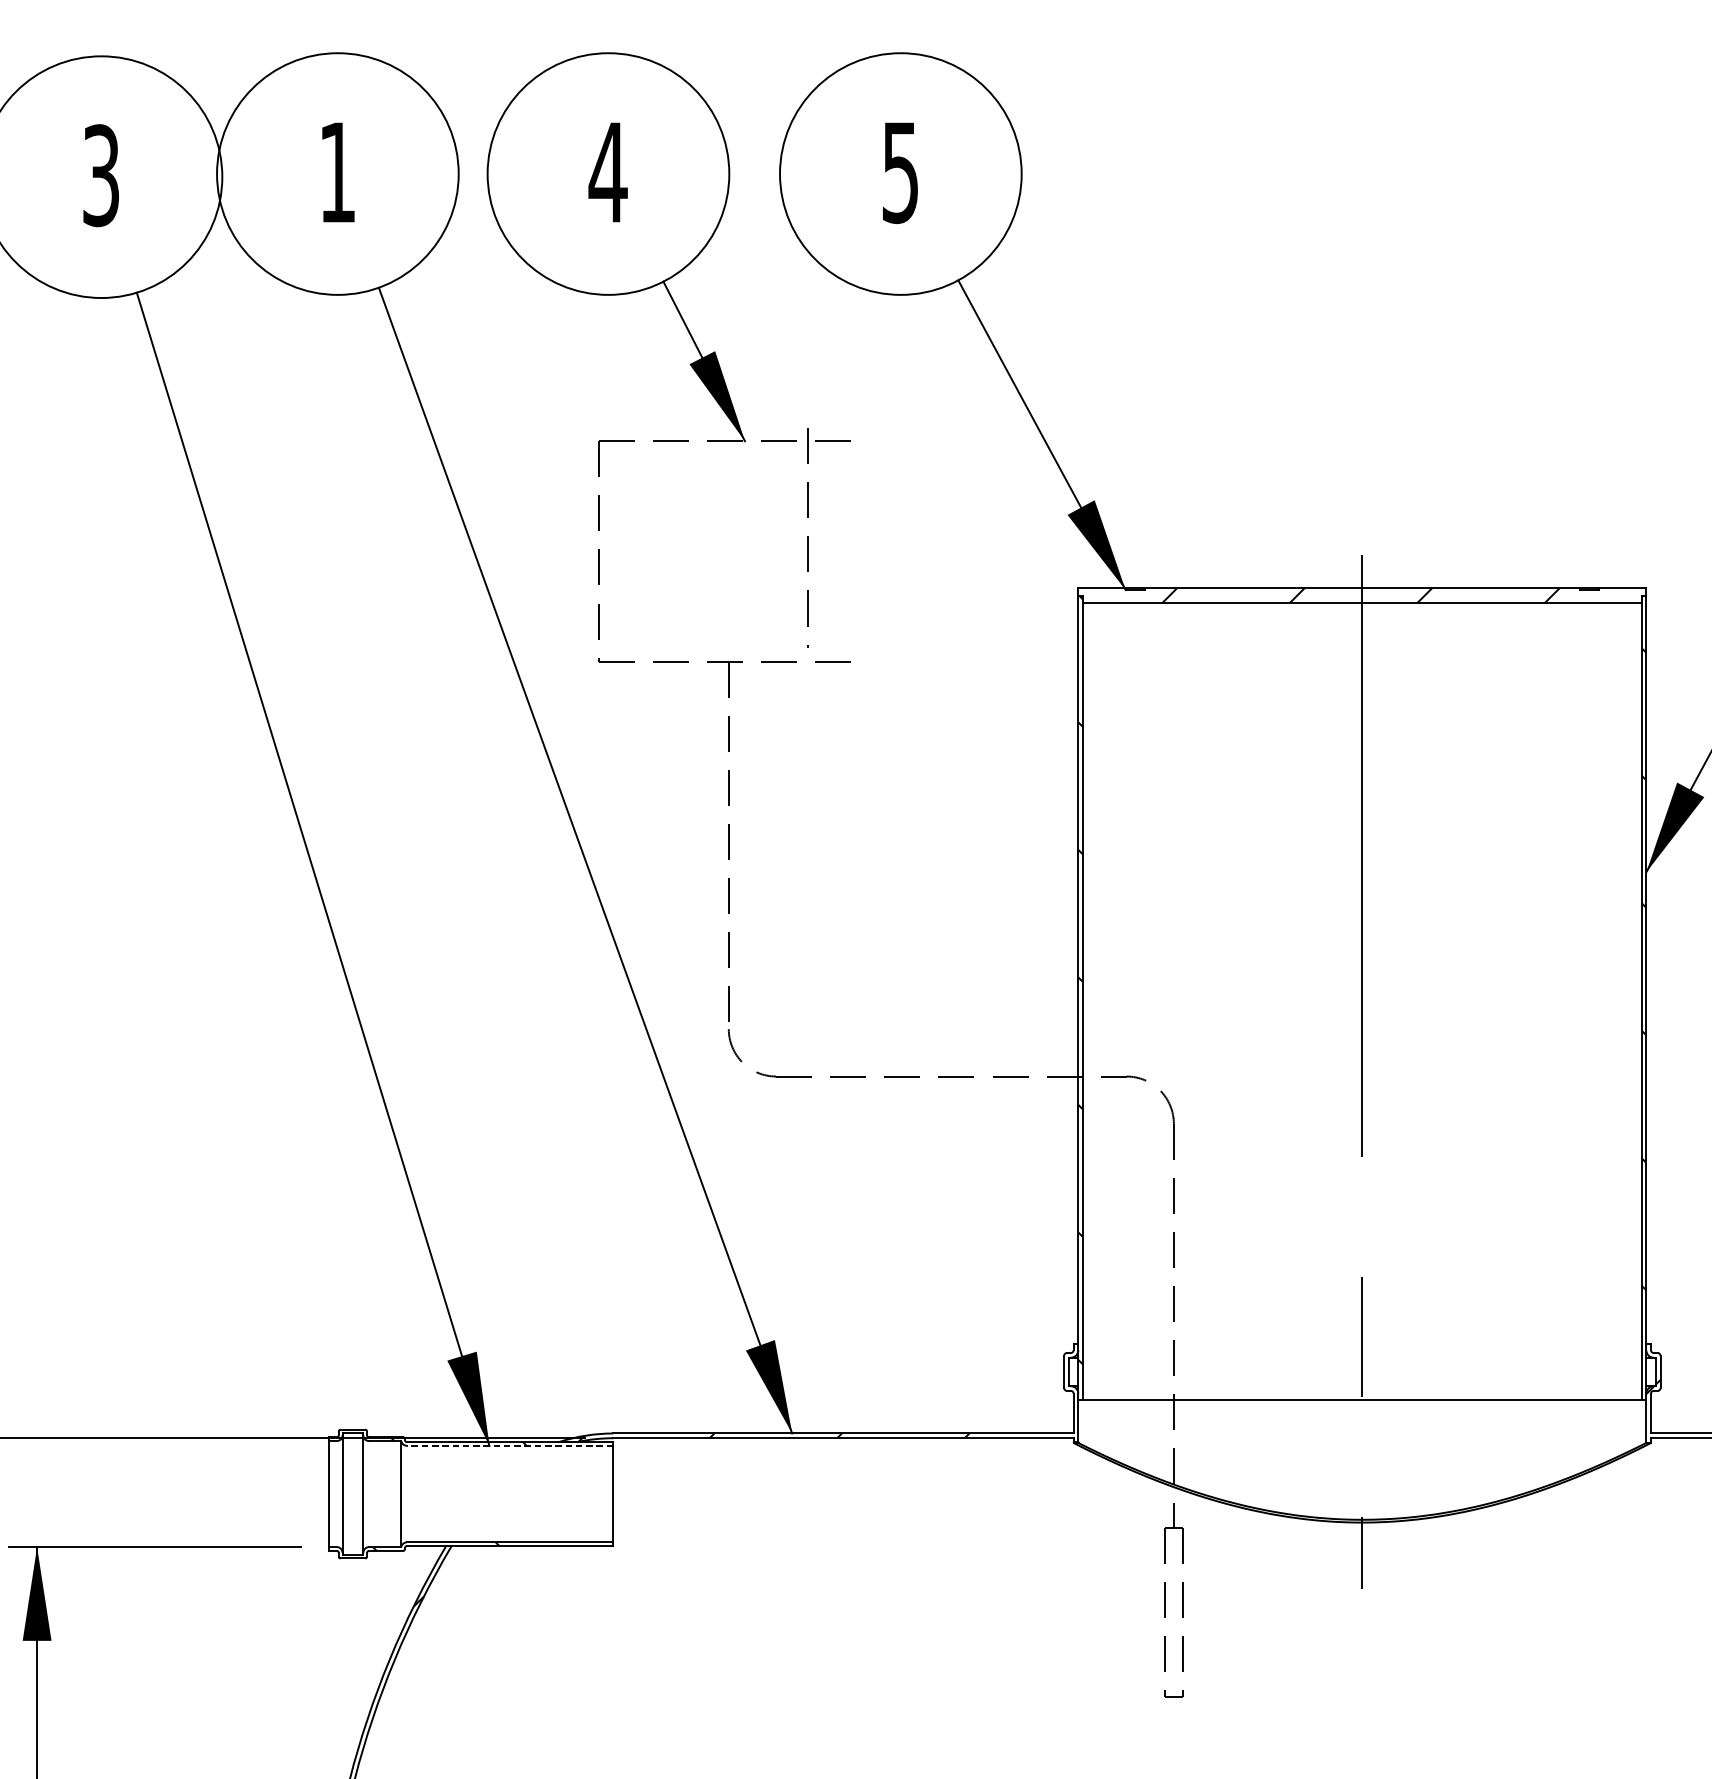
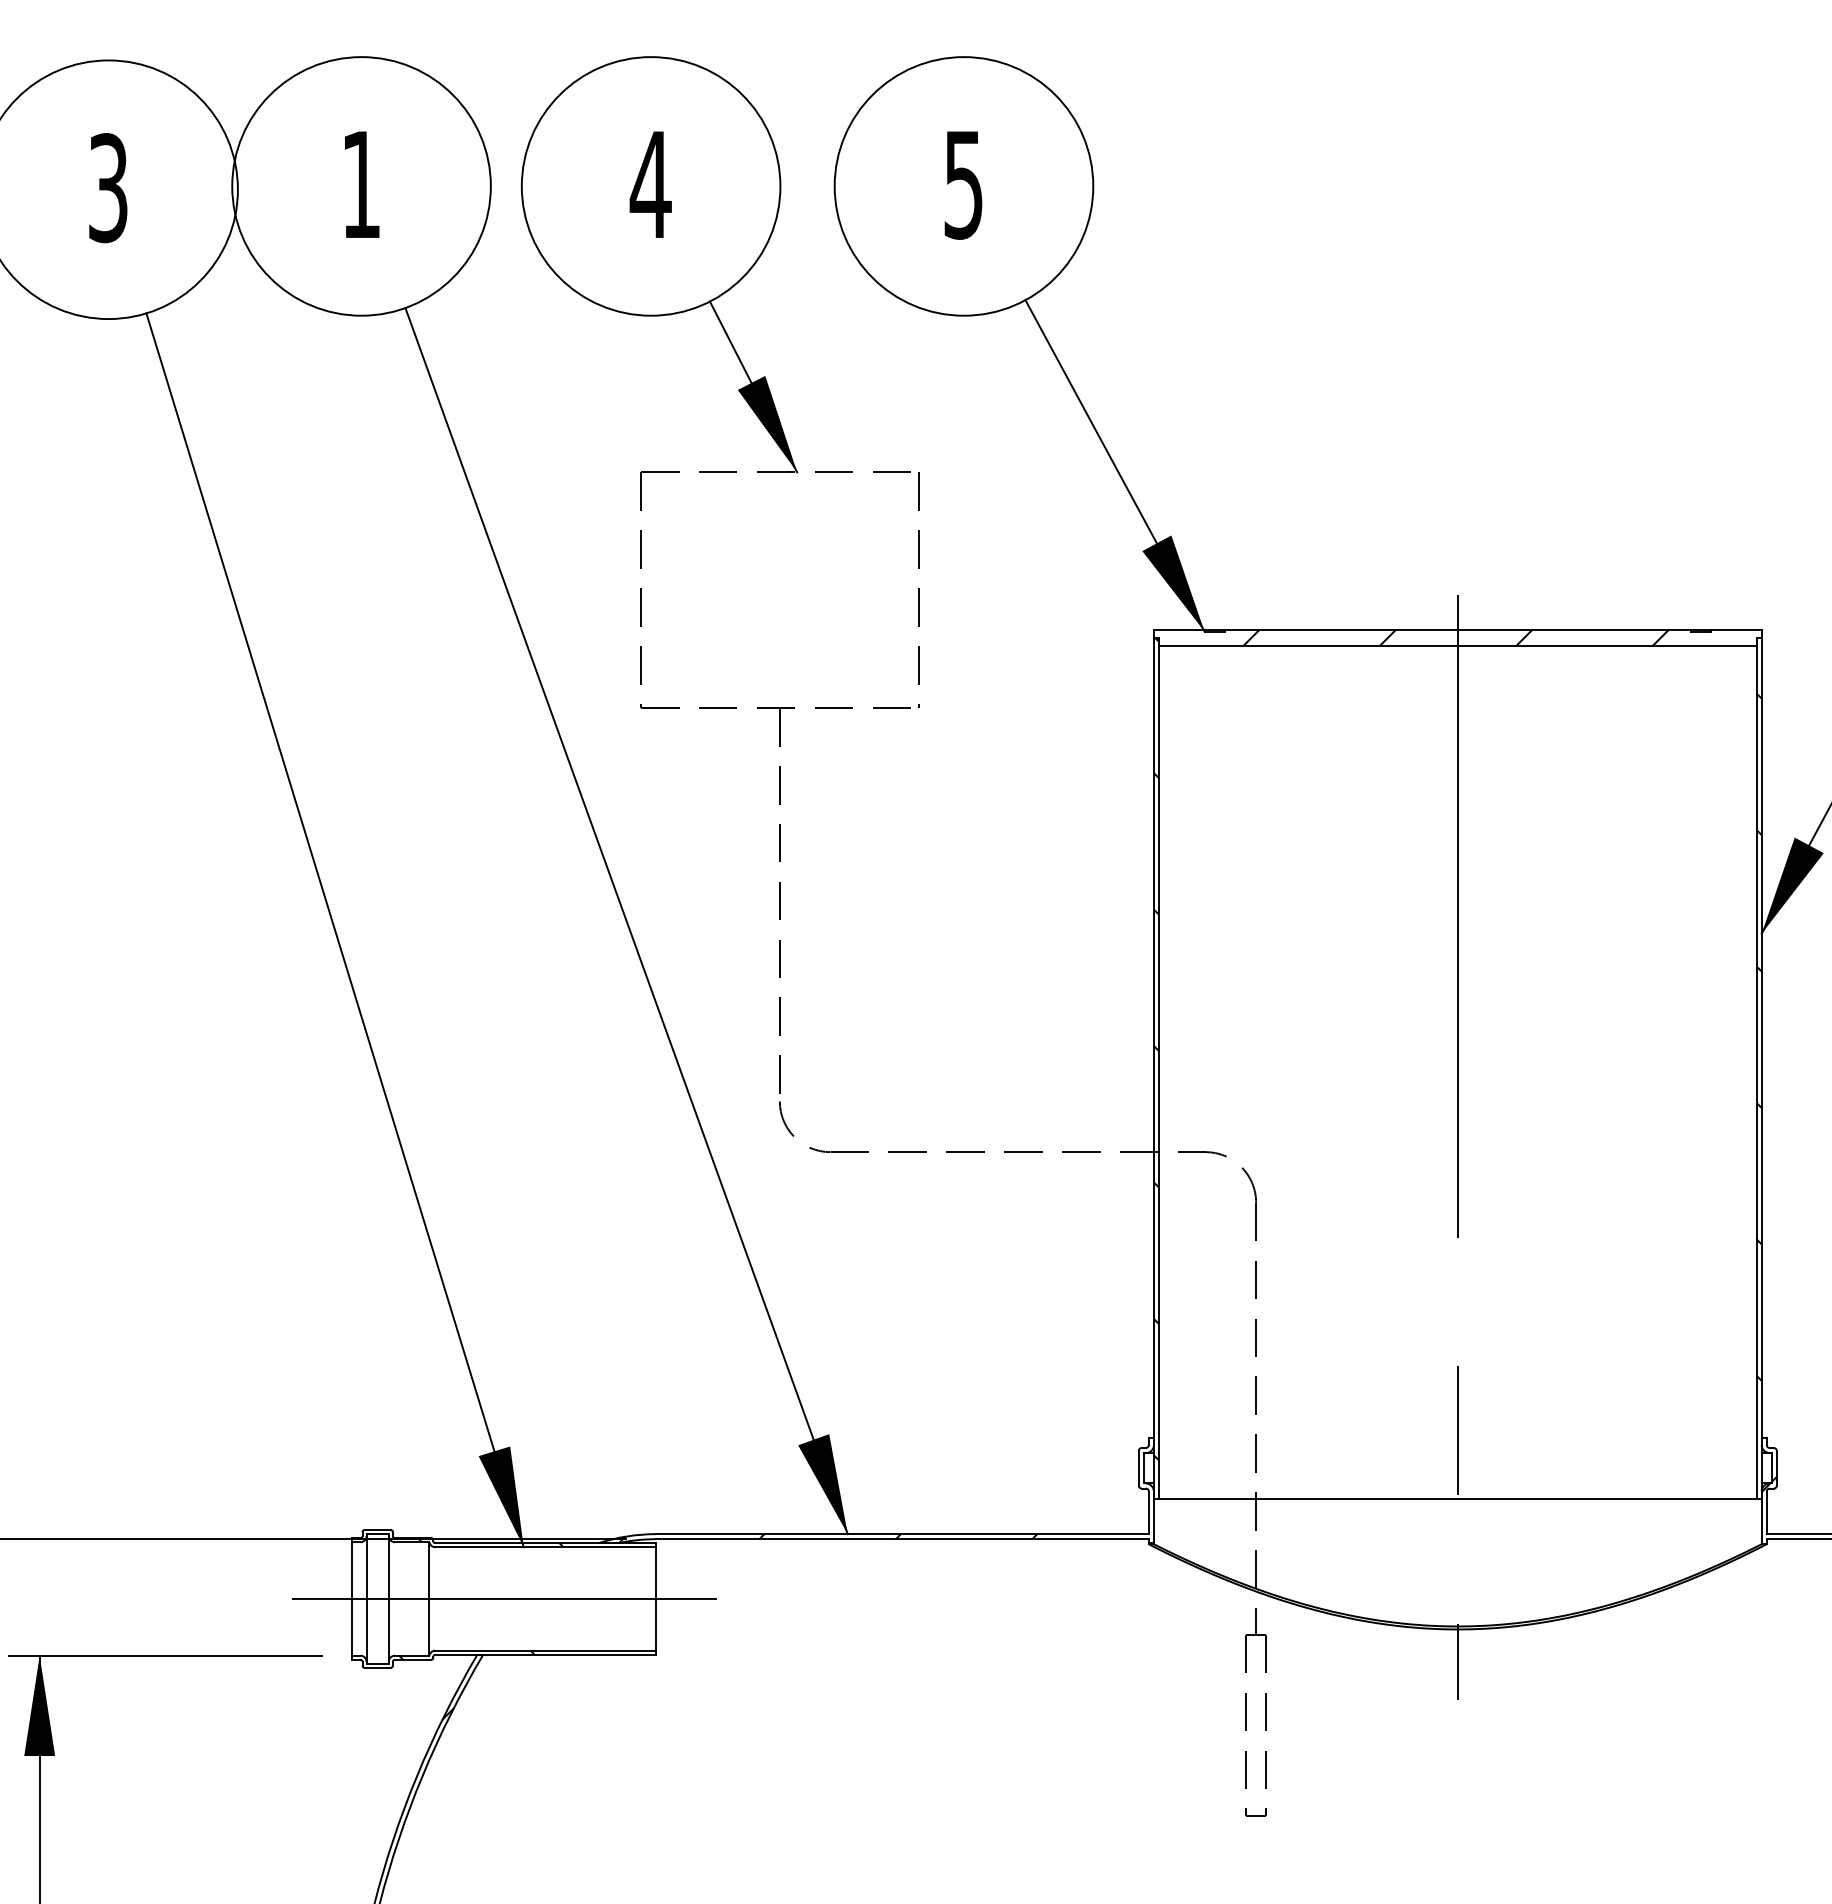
line: (807, 537) -> (918, 589), moved
line: (509, 1445) -> (545, 1547), dashed -> solid
line: (471, 1493) -> (504, 1598), added

